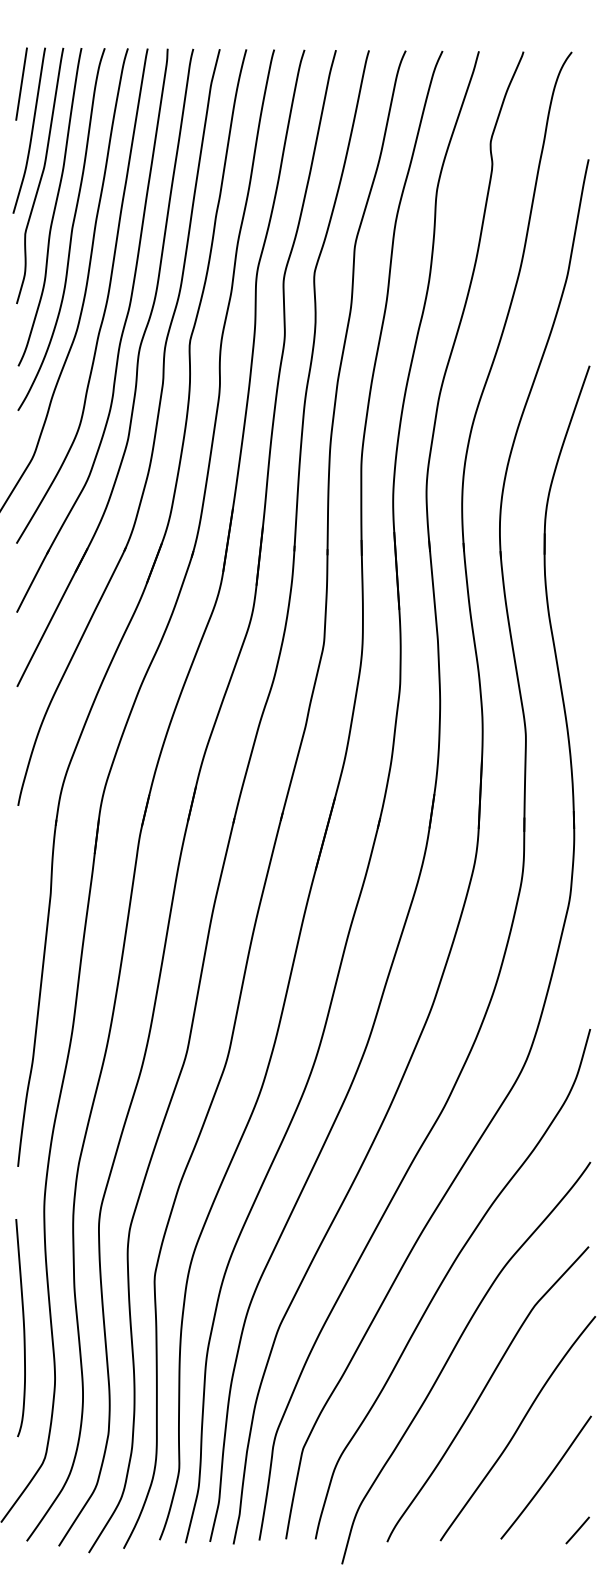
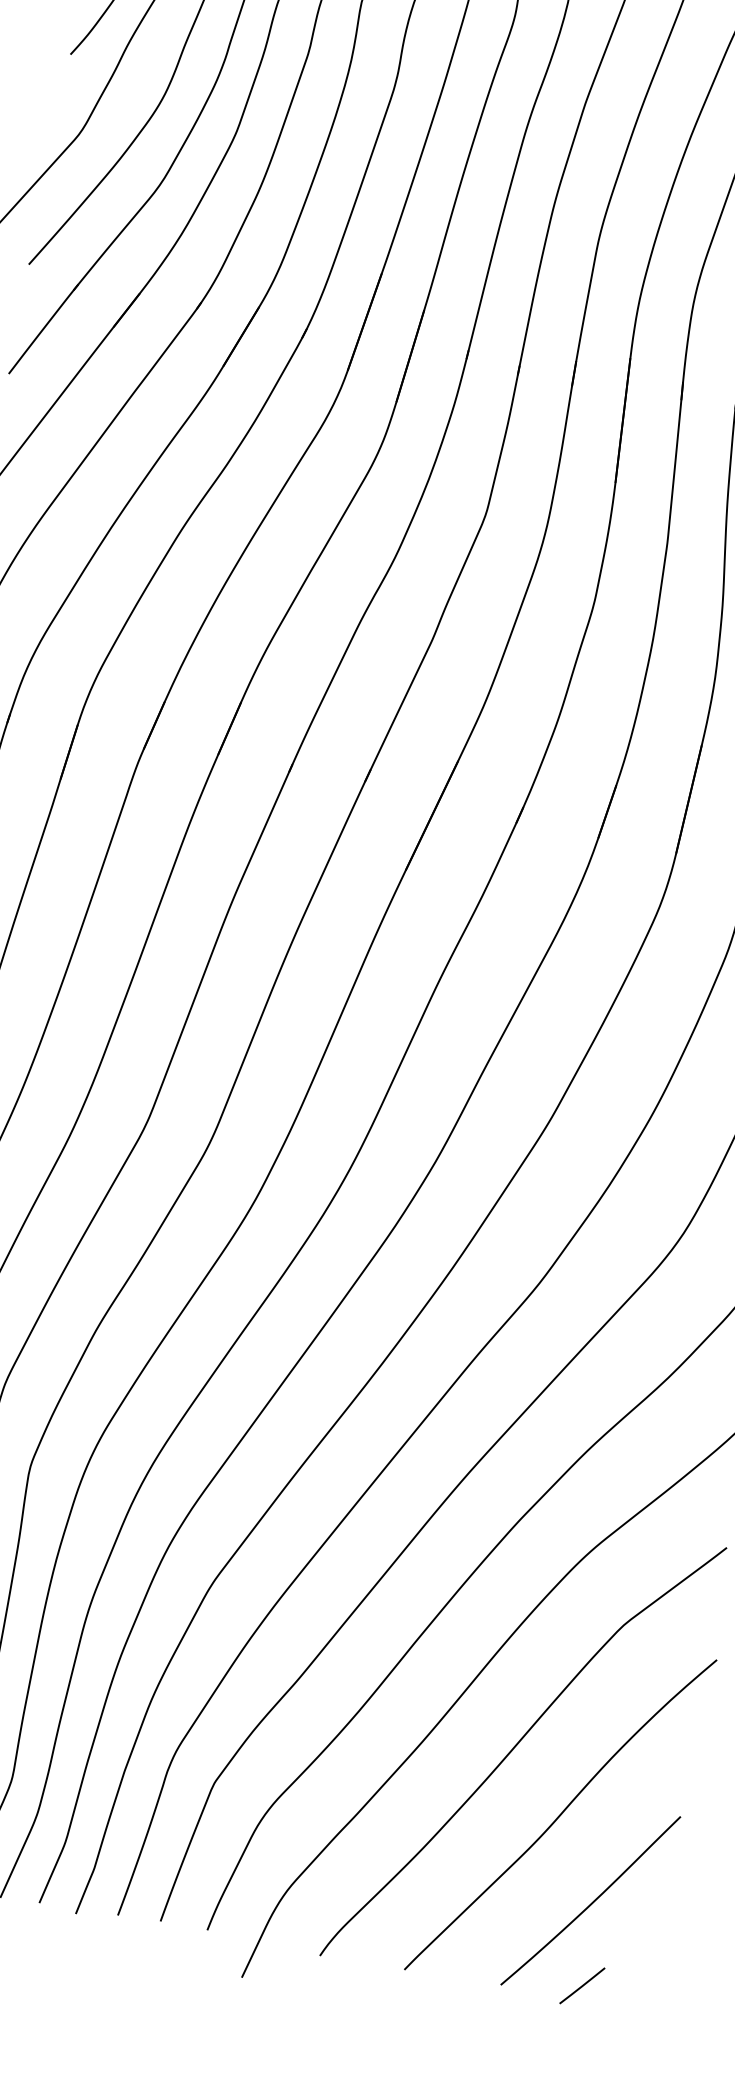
line: (577, 1530) -> (581, 1985), moved

